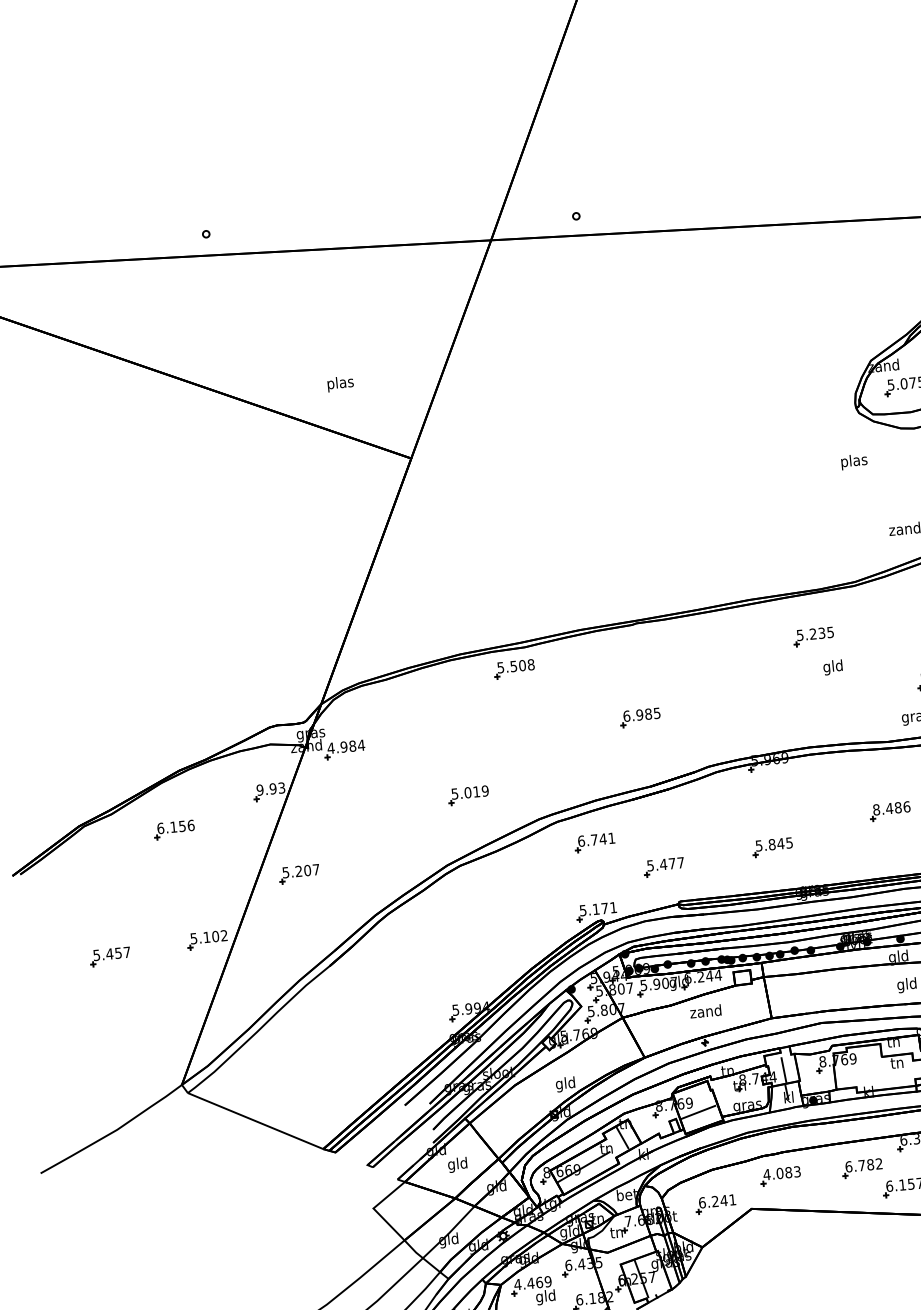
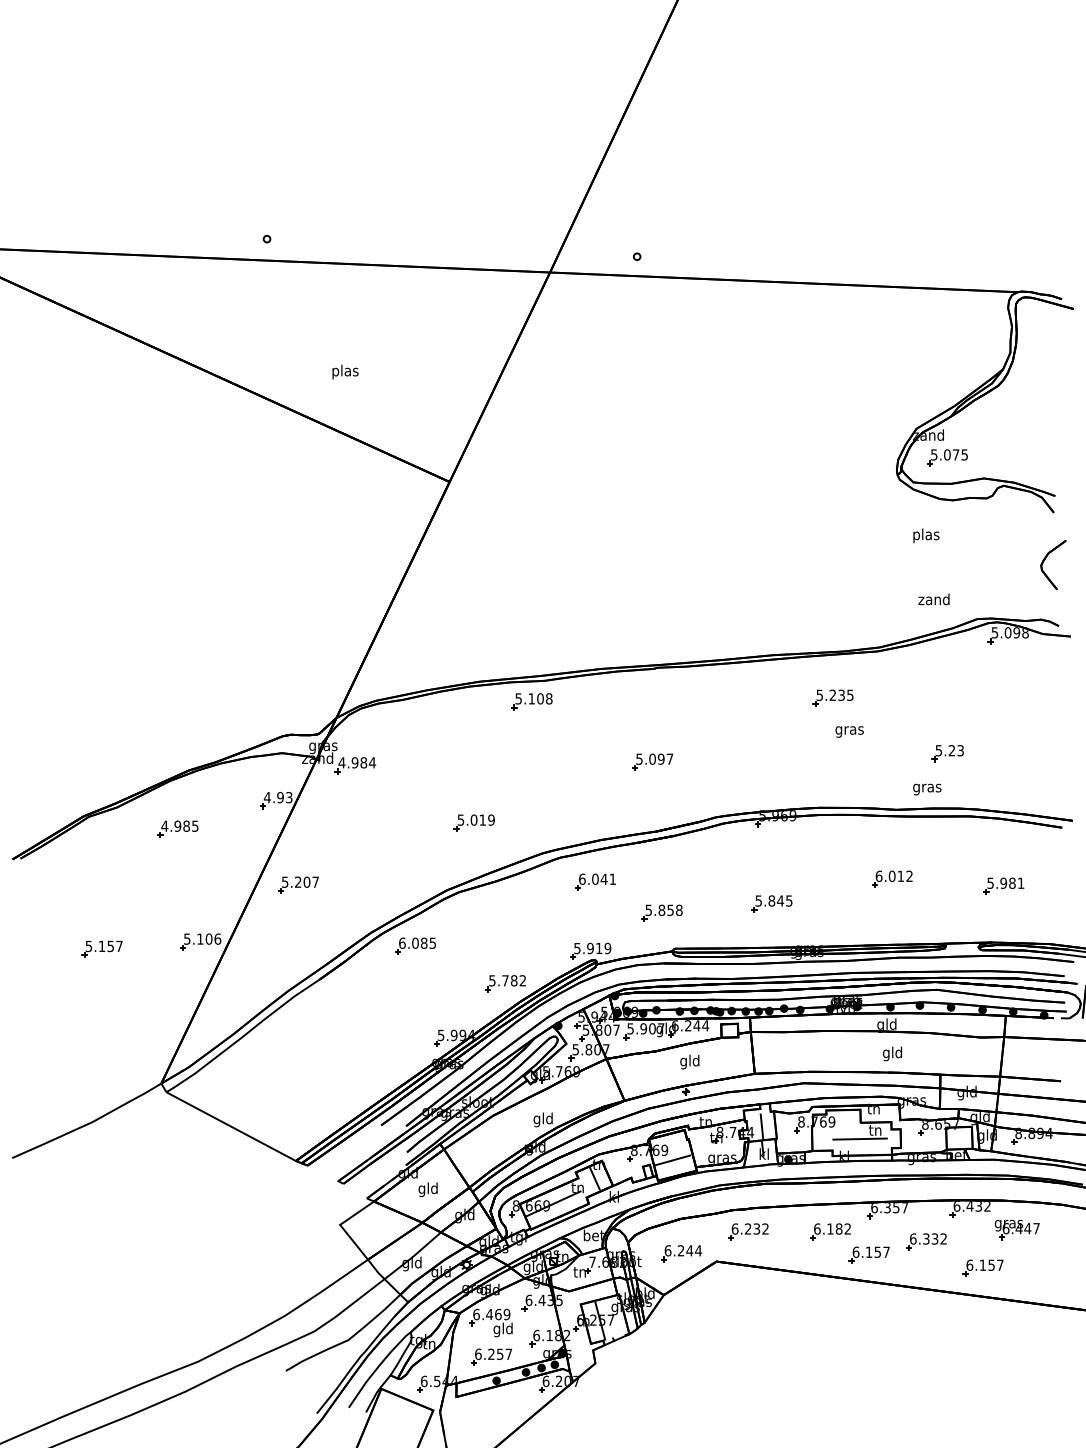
text: (340, 383) -> (345, 371), moved
text: (854, 461) -> (926, 535), moved
text: (513, 666) -> (531, 698), 5.508 -> 5.108
text: (833, 667) -> (849, 730), gld -> gras
text: (641, 714) -> (654, 758), 6.985 -> 5.097
text: (259, 790) -> (266, 797), 9.93 -> 4.93
text: (891, 808) -> (894, 876), 8.486 -> 6.012
text: (175, 826) -> (179, 825), 6.156 -> 4.985
text: (594, 839) -> (595, 878), 6.741 -> 6.041
text: (672, 863) -> (670, 910), 5.477 -> 5.858
text: (605, 908) -> (599, 948), 5.171 -> 5.919
part: (421, 923) -> (415, 945), added
text: (223, 935) -> (217, 938), 5.102 -> 5.106
part: (514, 952) -> (505, 983), added
text: (109, 953) -> (101, 945), 5.457 -> 5.157
text: (705, 1012) -> (689, 1061), zand -> gld
line: (882, 1072) -> (859, 1138), added
text: (861, 1165) -> (830, 1228), 6.782 -> 6.182
text: (781, 1172) -> (749, 1228), 4.083 -> 6.232
text: (732, 1199) -> (698, 1250), 6.241 -> 6.244
text: (516, 1284) -> (475, 1314), 4.469 -> 6.469

